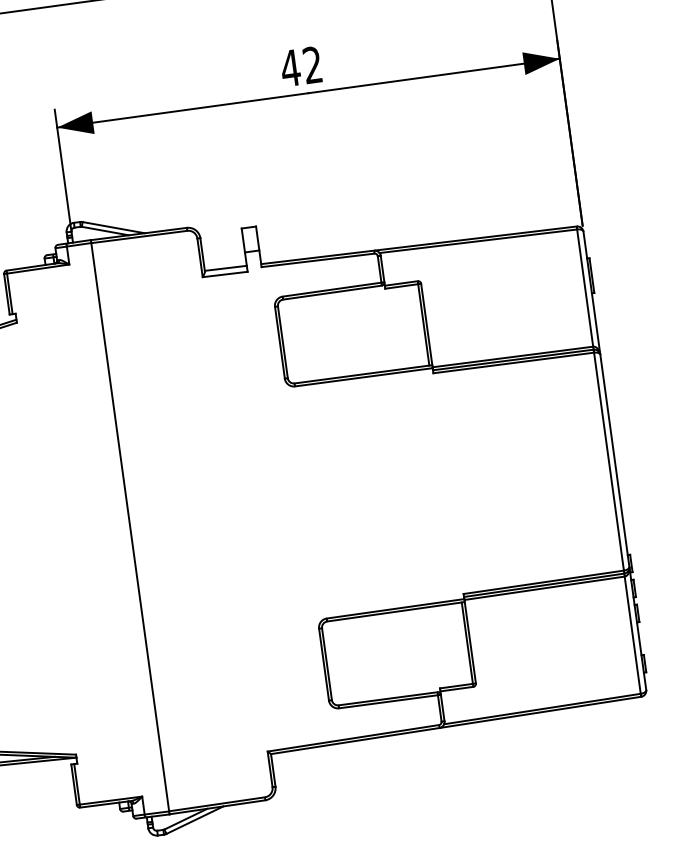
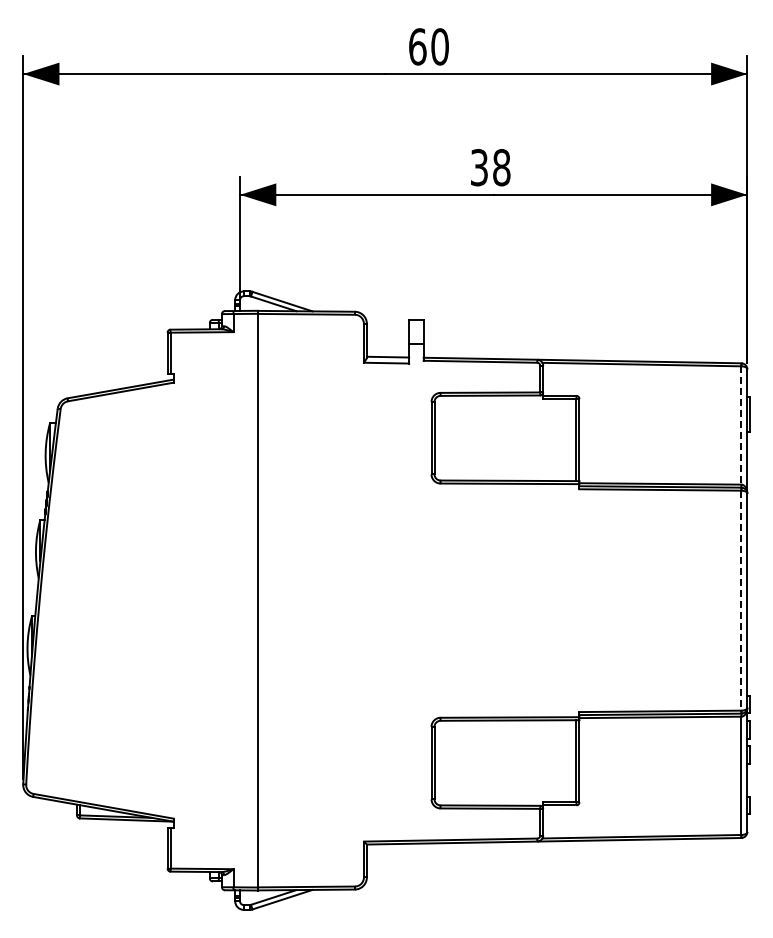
text: (301, 66) -> (490, 167), 42 -> 38
line: (585, 288) -> (741, 425), solid -> dashed
line: (609, 461) -> (741, 600), solid -> dashed

